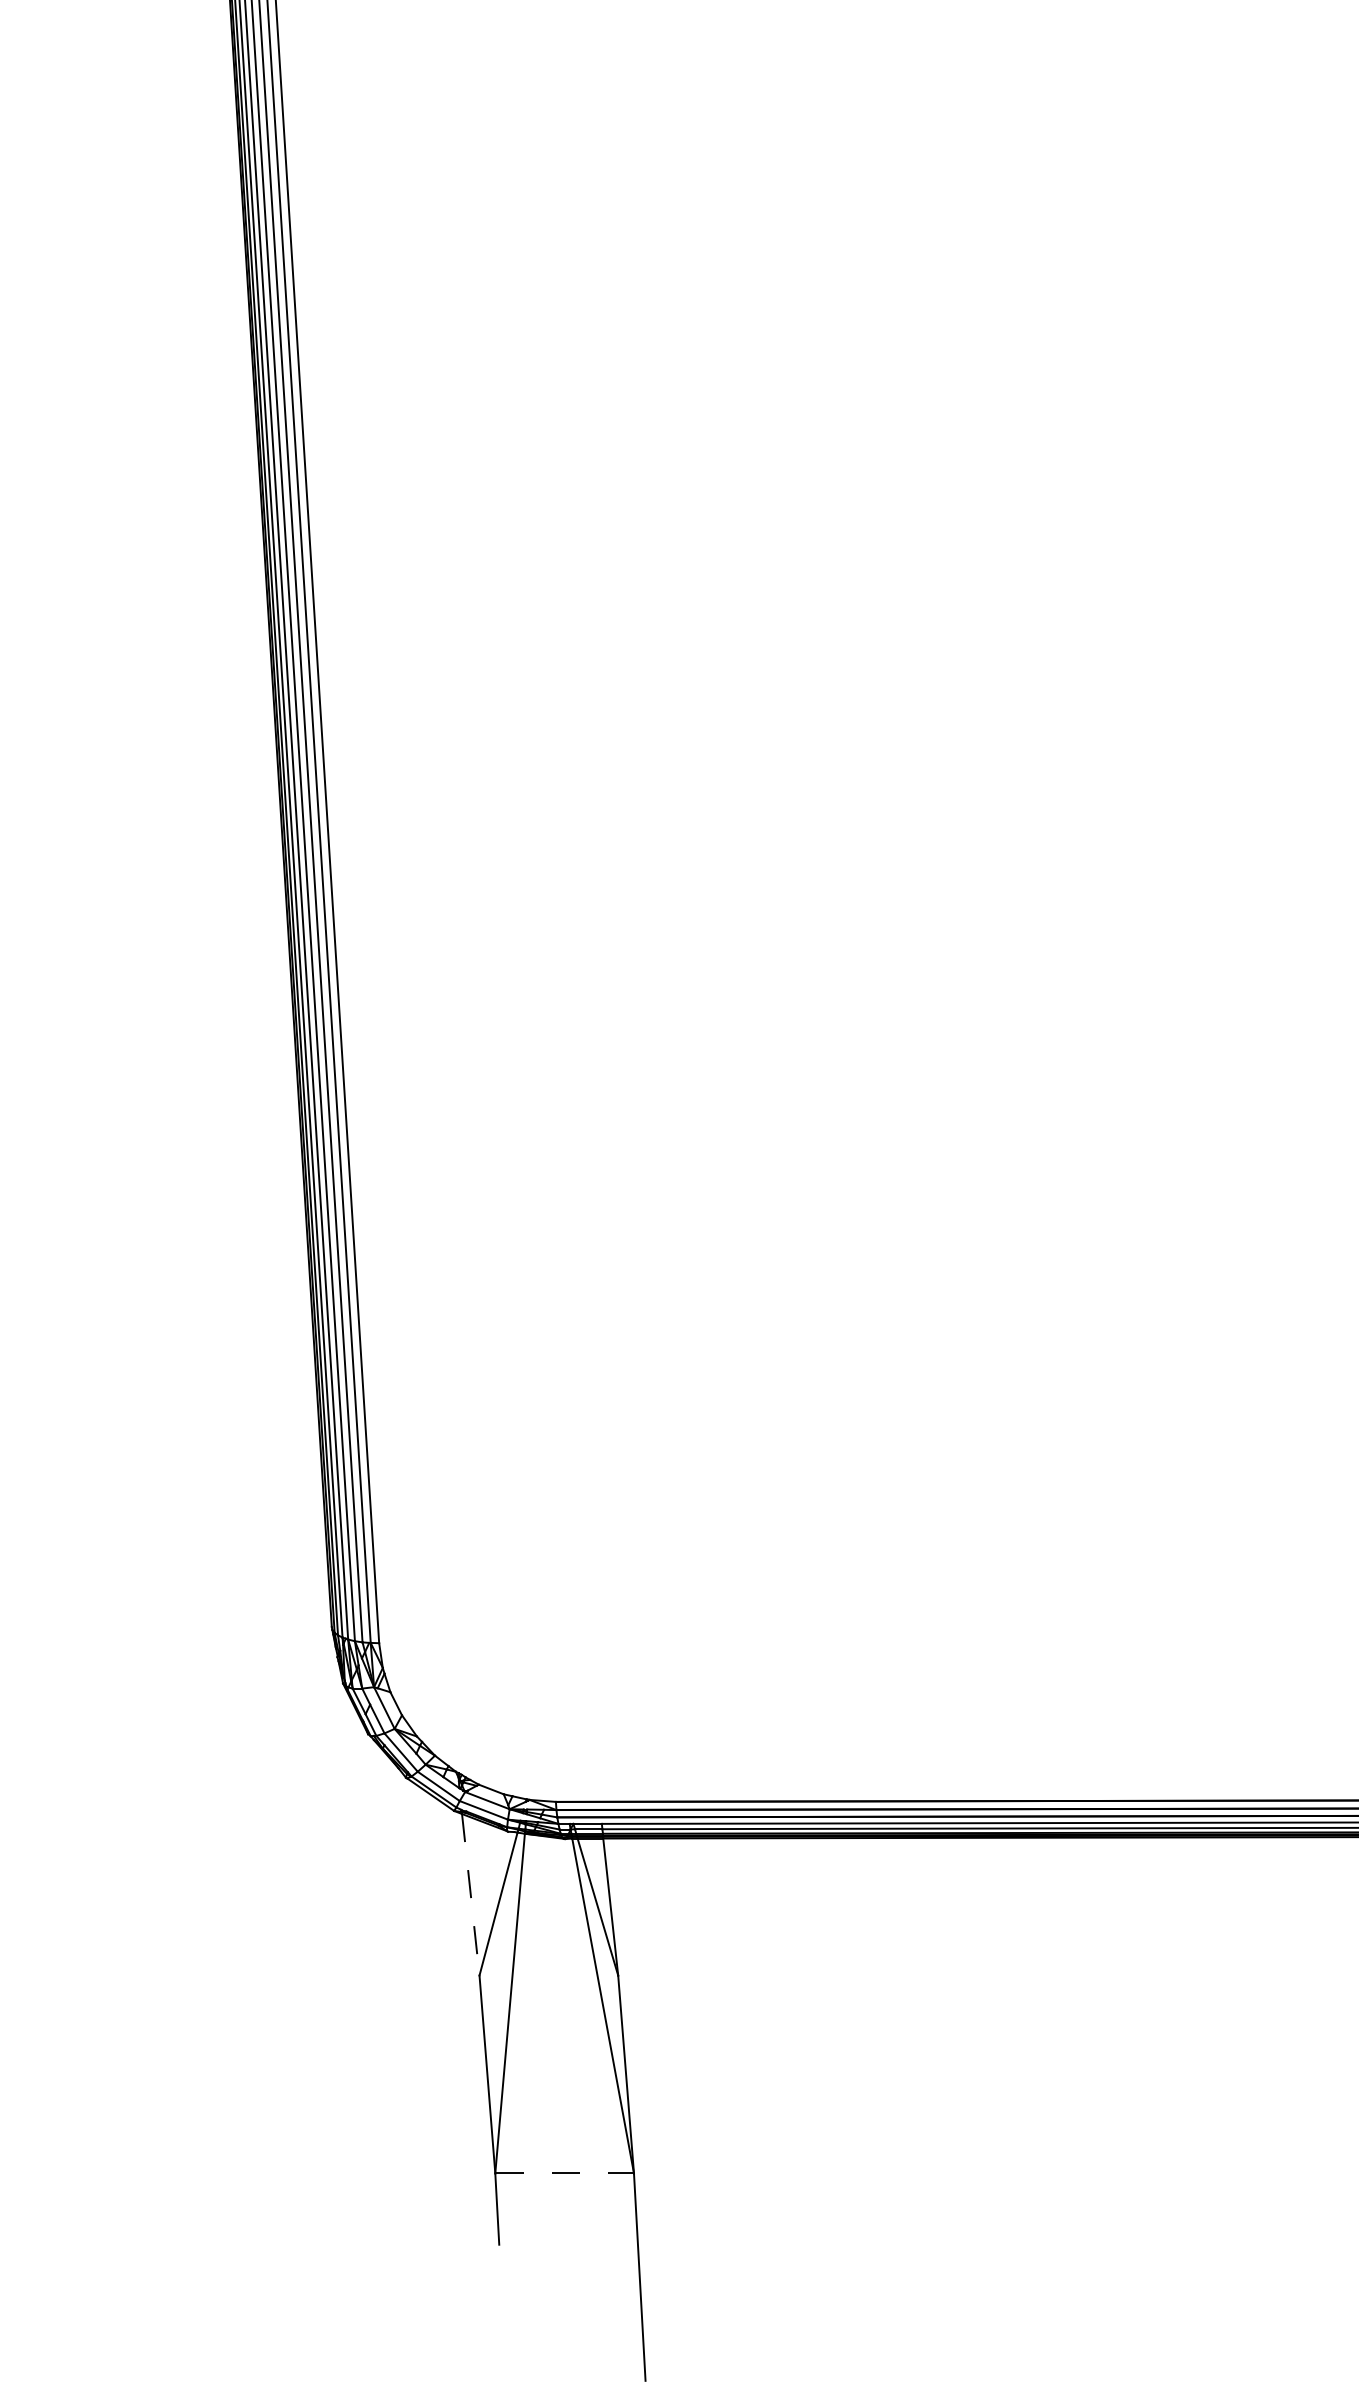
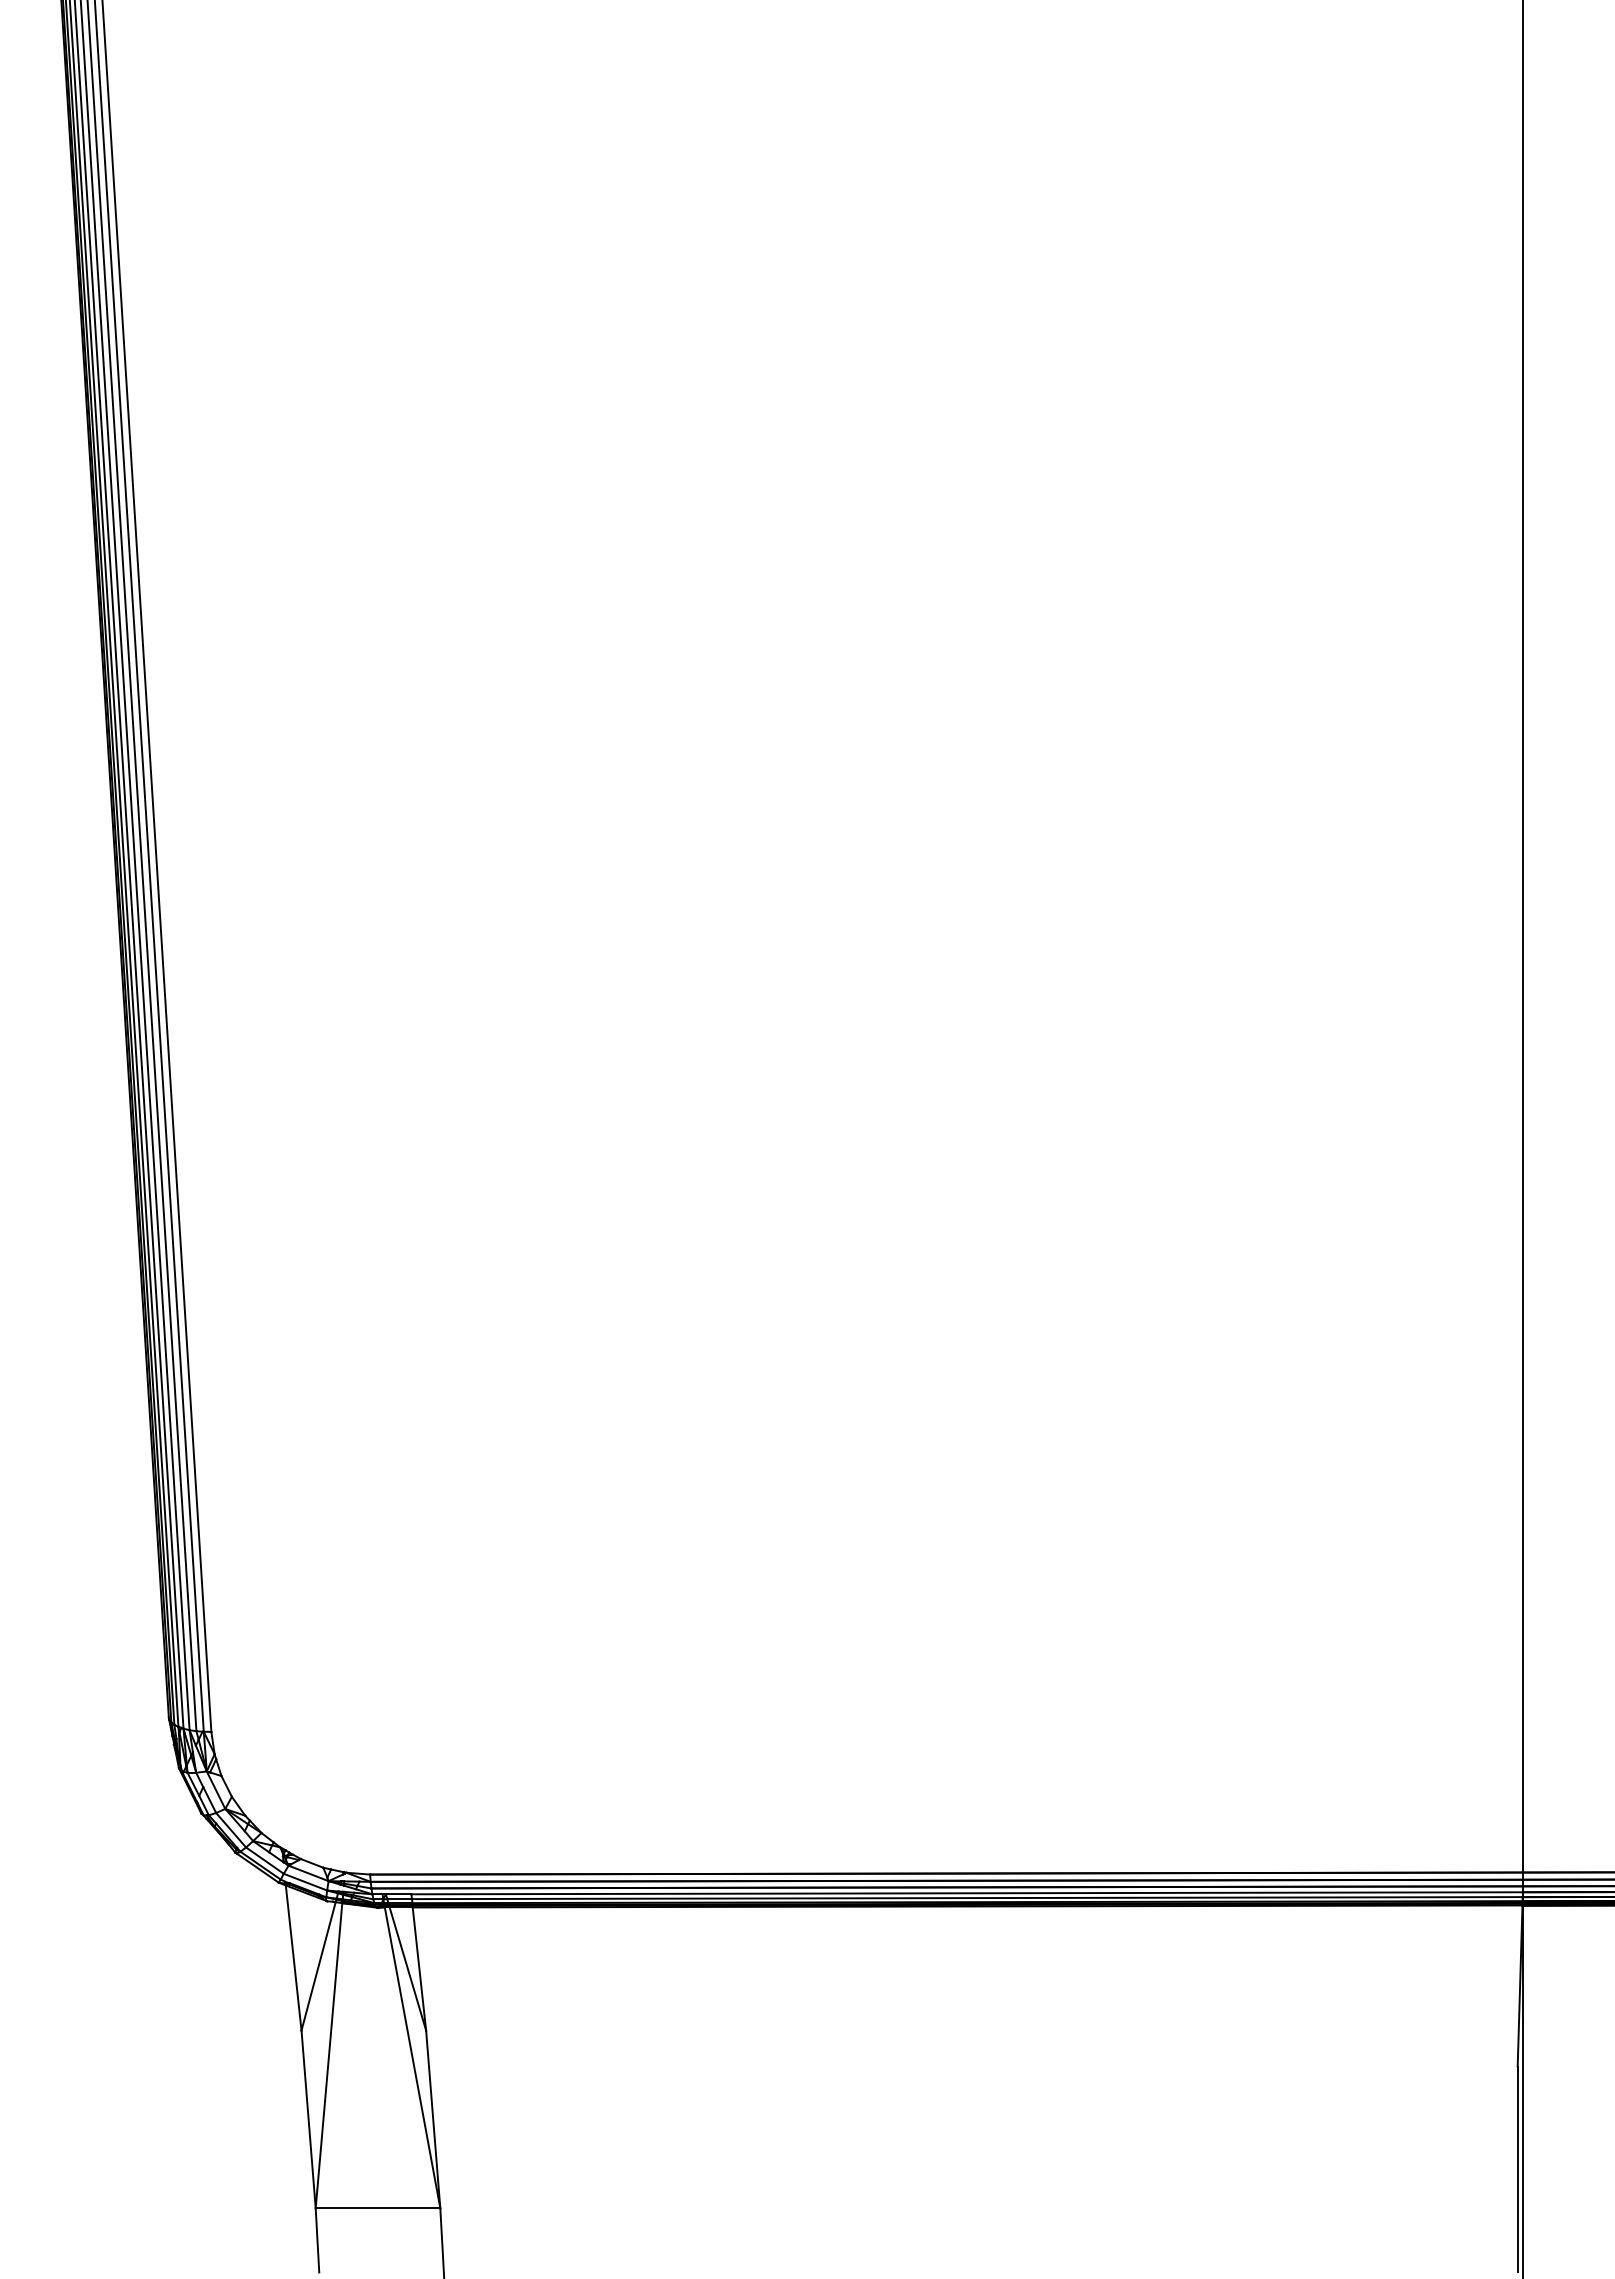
line: (470, 1895) -> (293, 1958), dashed -> solid
line: (565, 2173) -> (378, 2208), dashed -> solid

